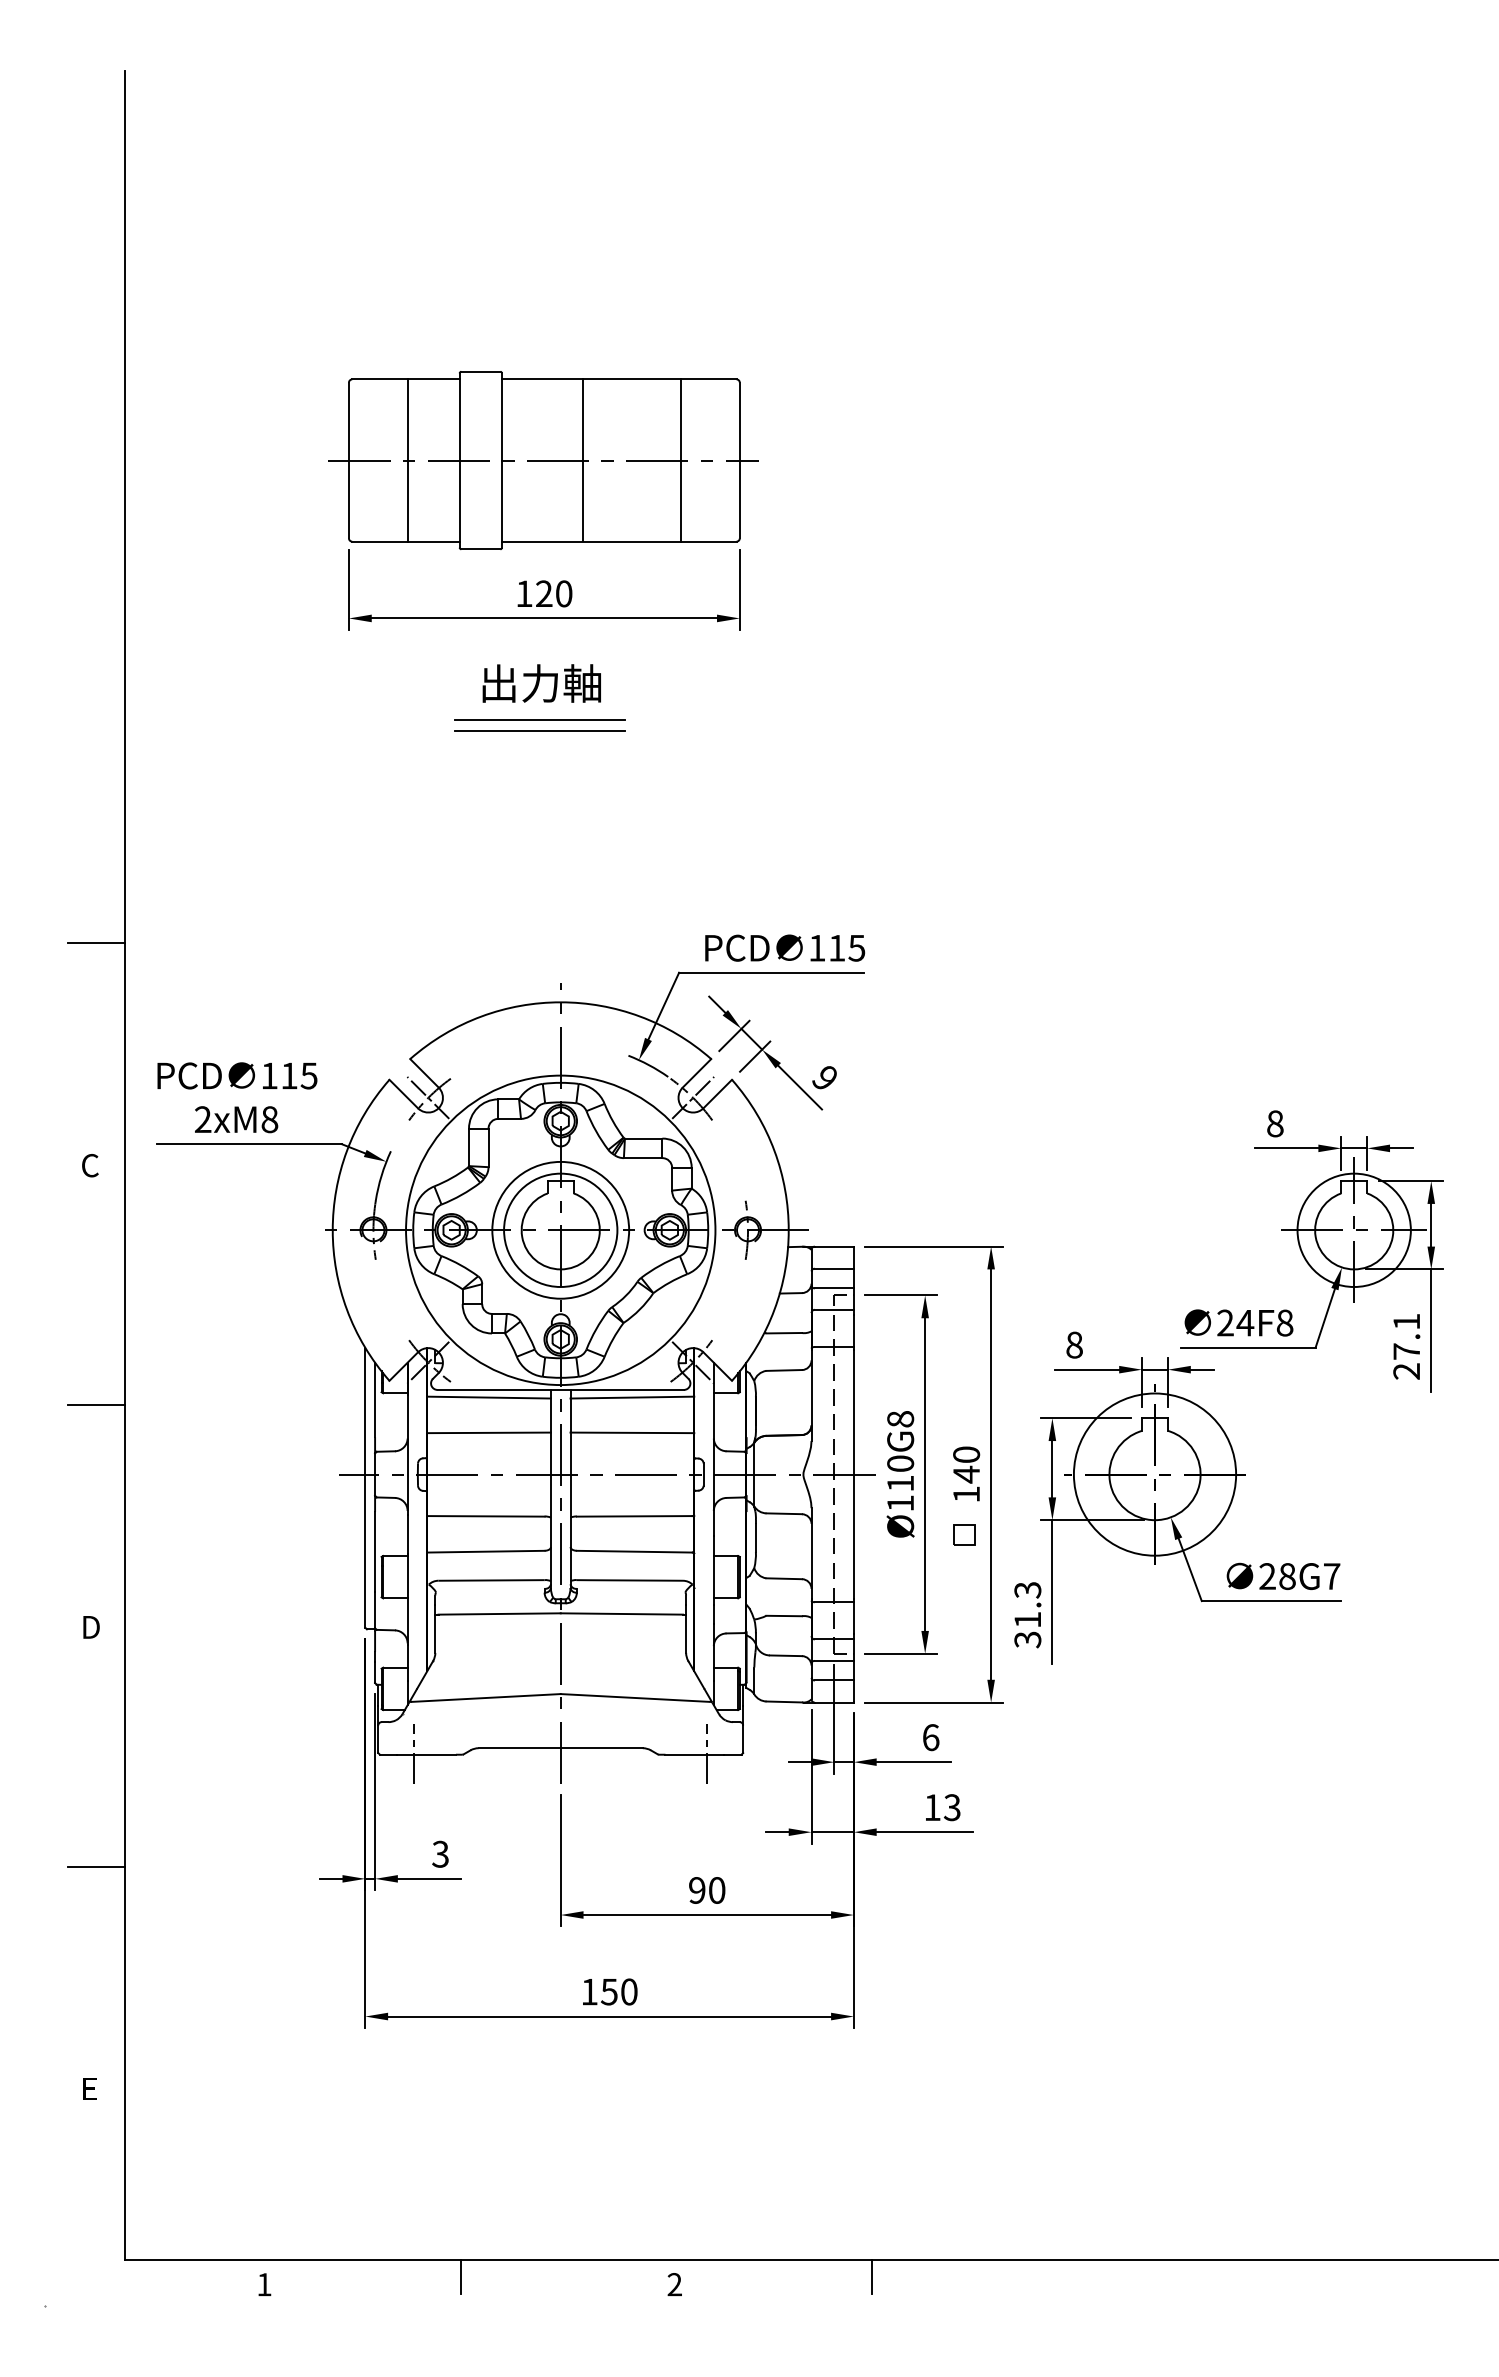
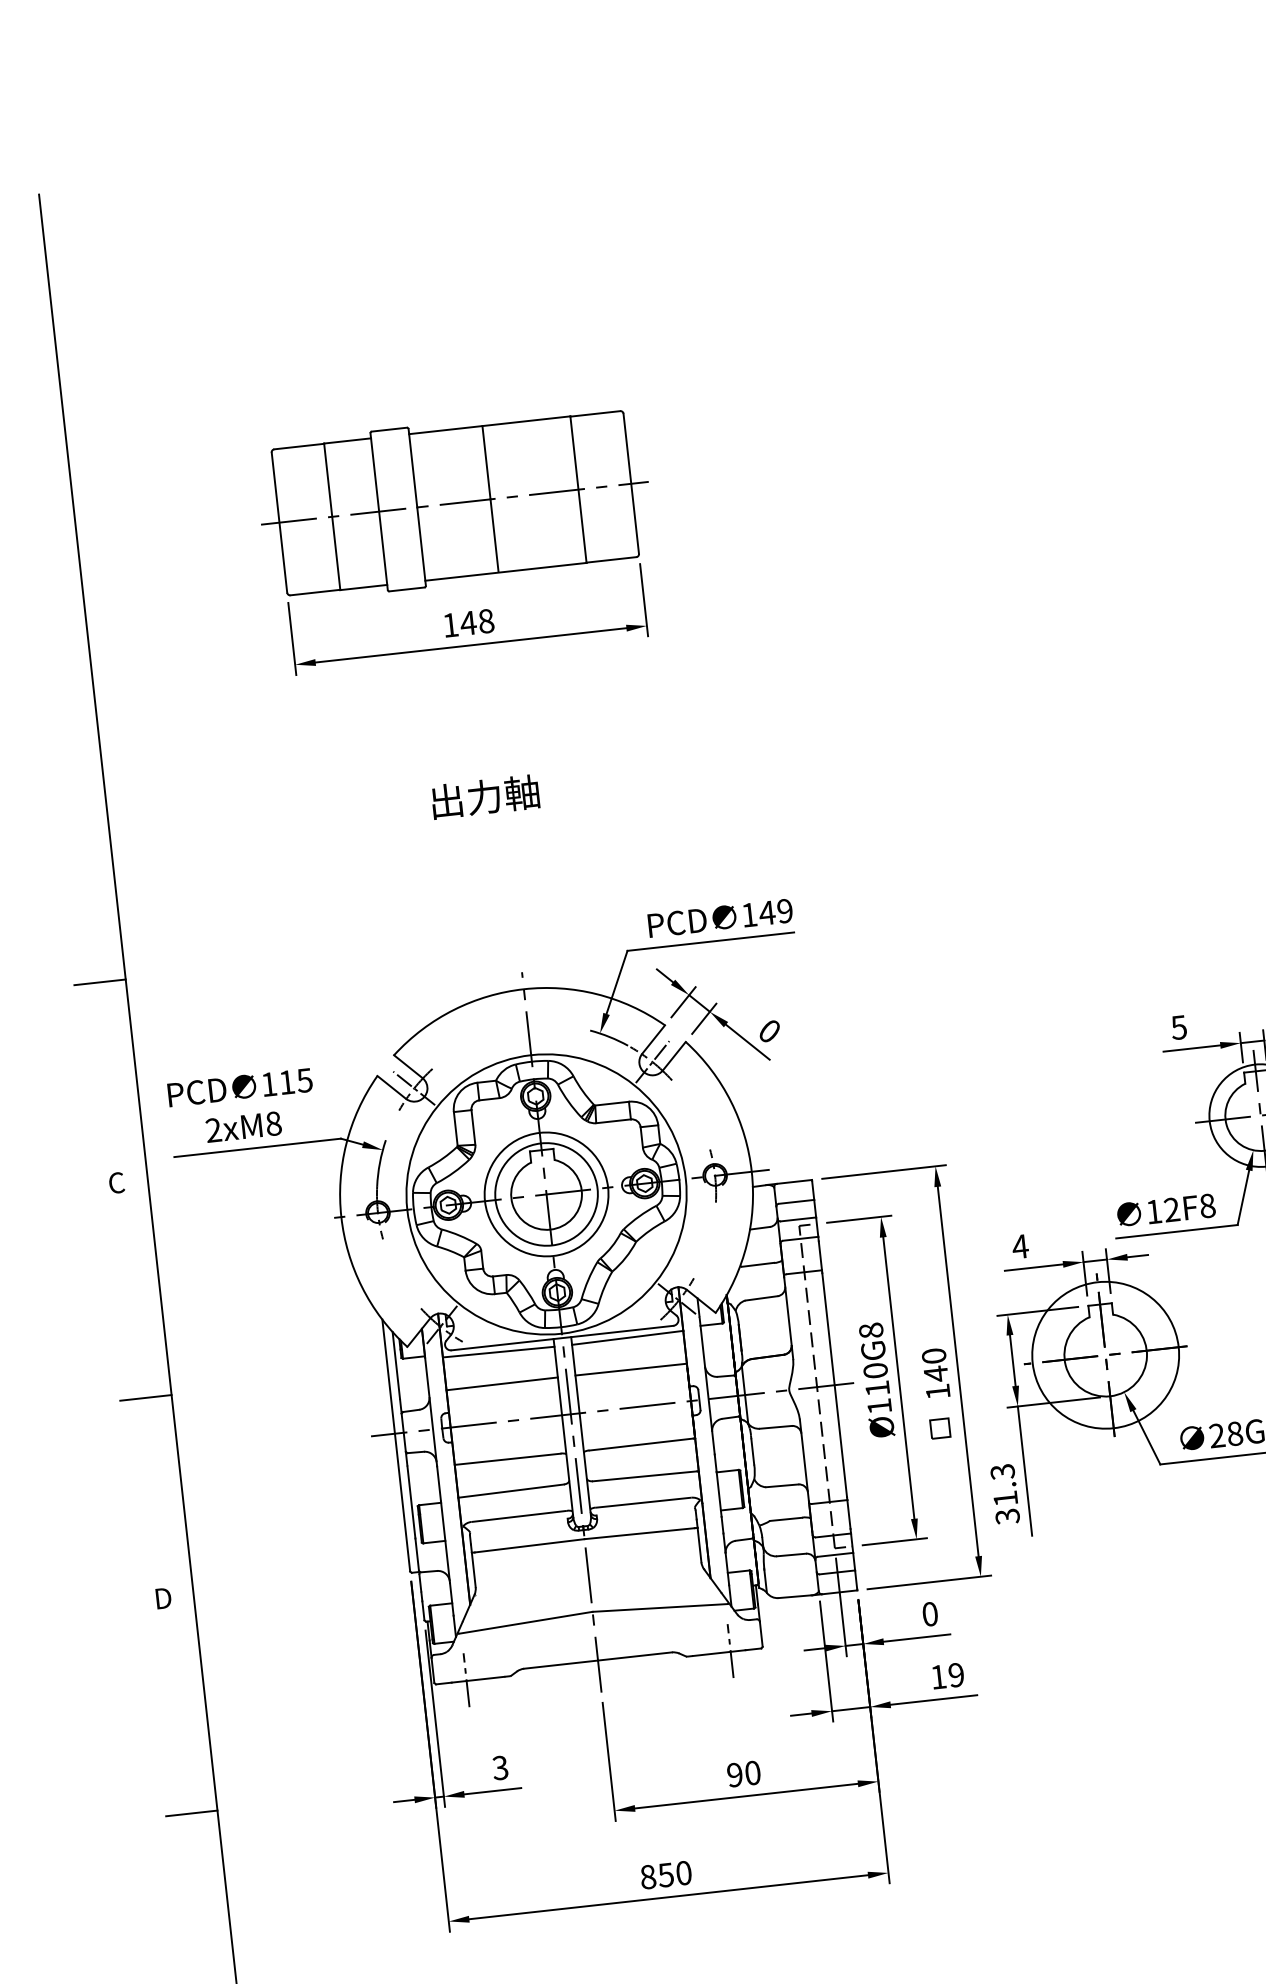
text: (553, 593) -> (476, 622), 120 -> 148
text: (541, 683) -> (485, 796), moved
line: (539, 720) -> (476, 737), removed
line: (539, 731) -> (477, 747), removed
text: (846, 947) -> (775, 911), 115 -> 149
text: (824, 1077) -> (768, 1030), 9 -> 0
text: (1274, 1123) -> (1178, 1027), 8 -> 5
text: (1235, 1322) -> (1163, 1210), 24F8 -> 12F8
text: (1074, 1344) -> (1020, 1246), 8 -> 4
text: (931, 1737) -> (930, 1614), 6 -> 0
text: (951, 1807) -> (955, 1675), 13 -> 19
text: (589, 1991) -> (648, 1876), 150 -> 850

